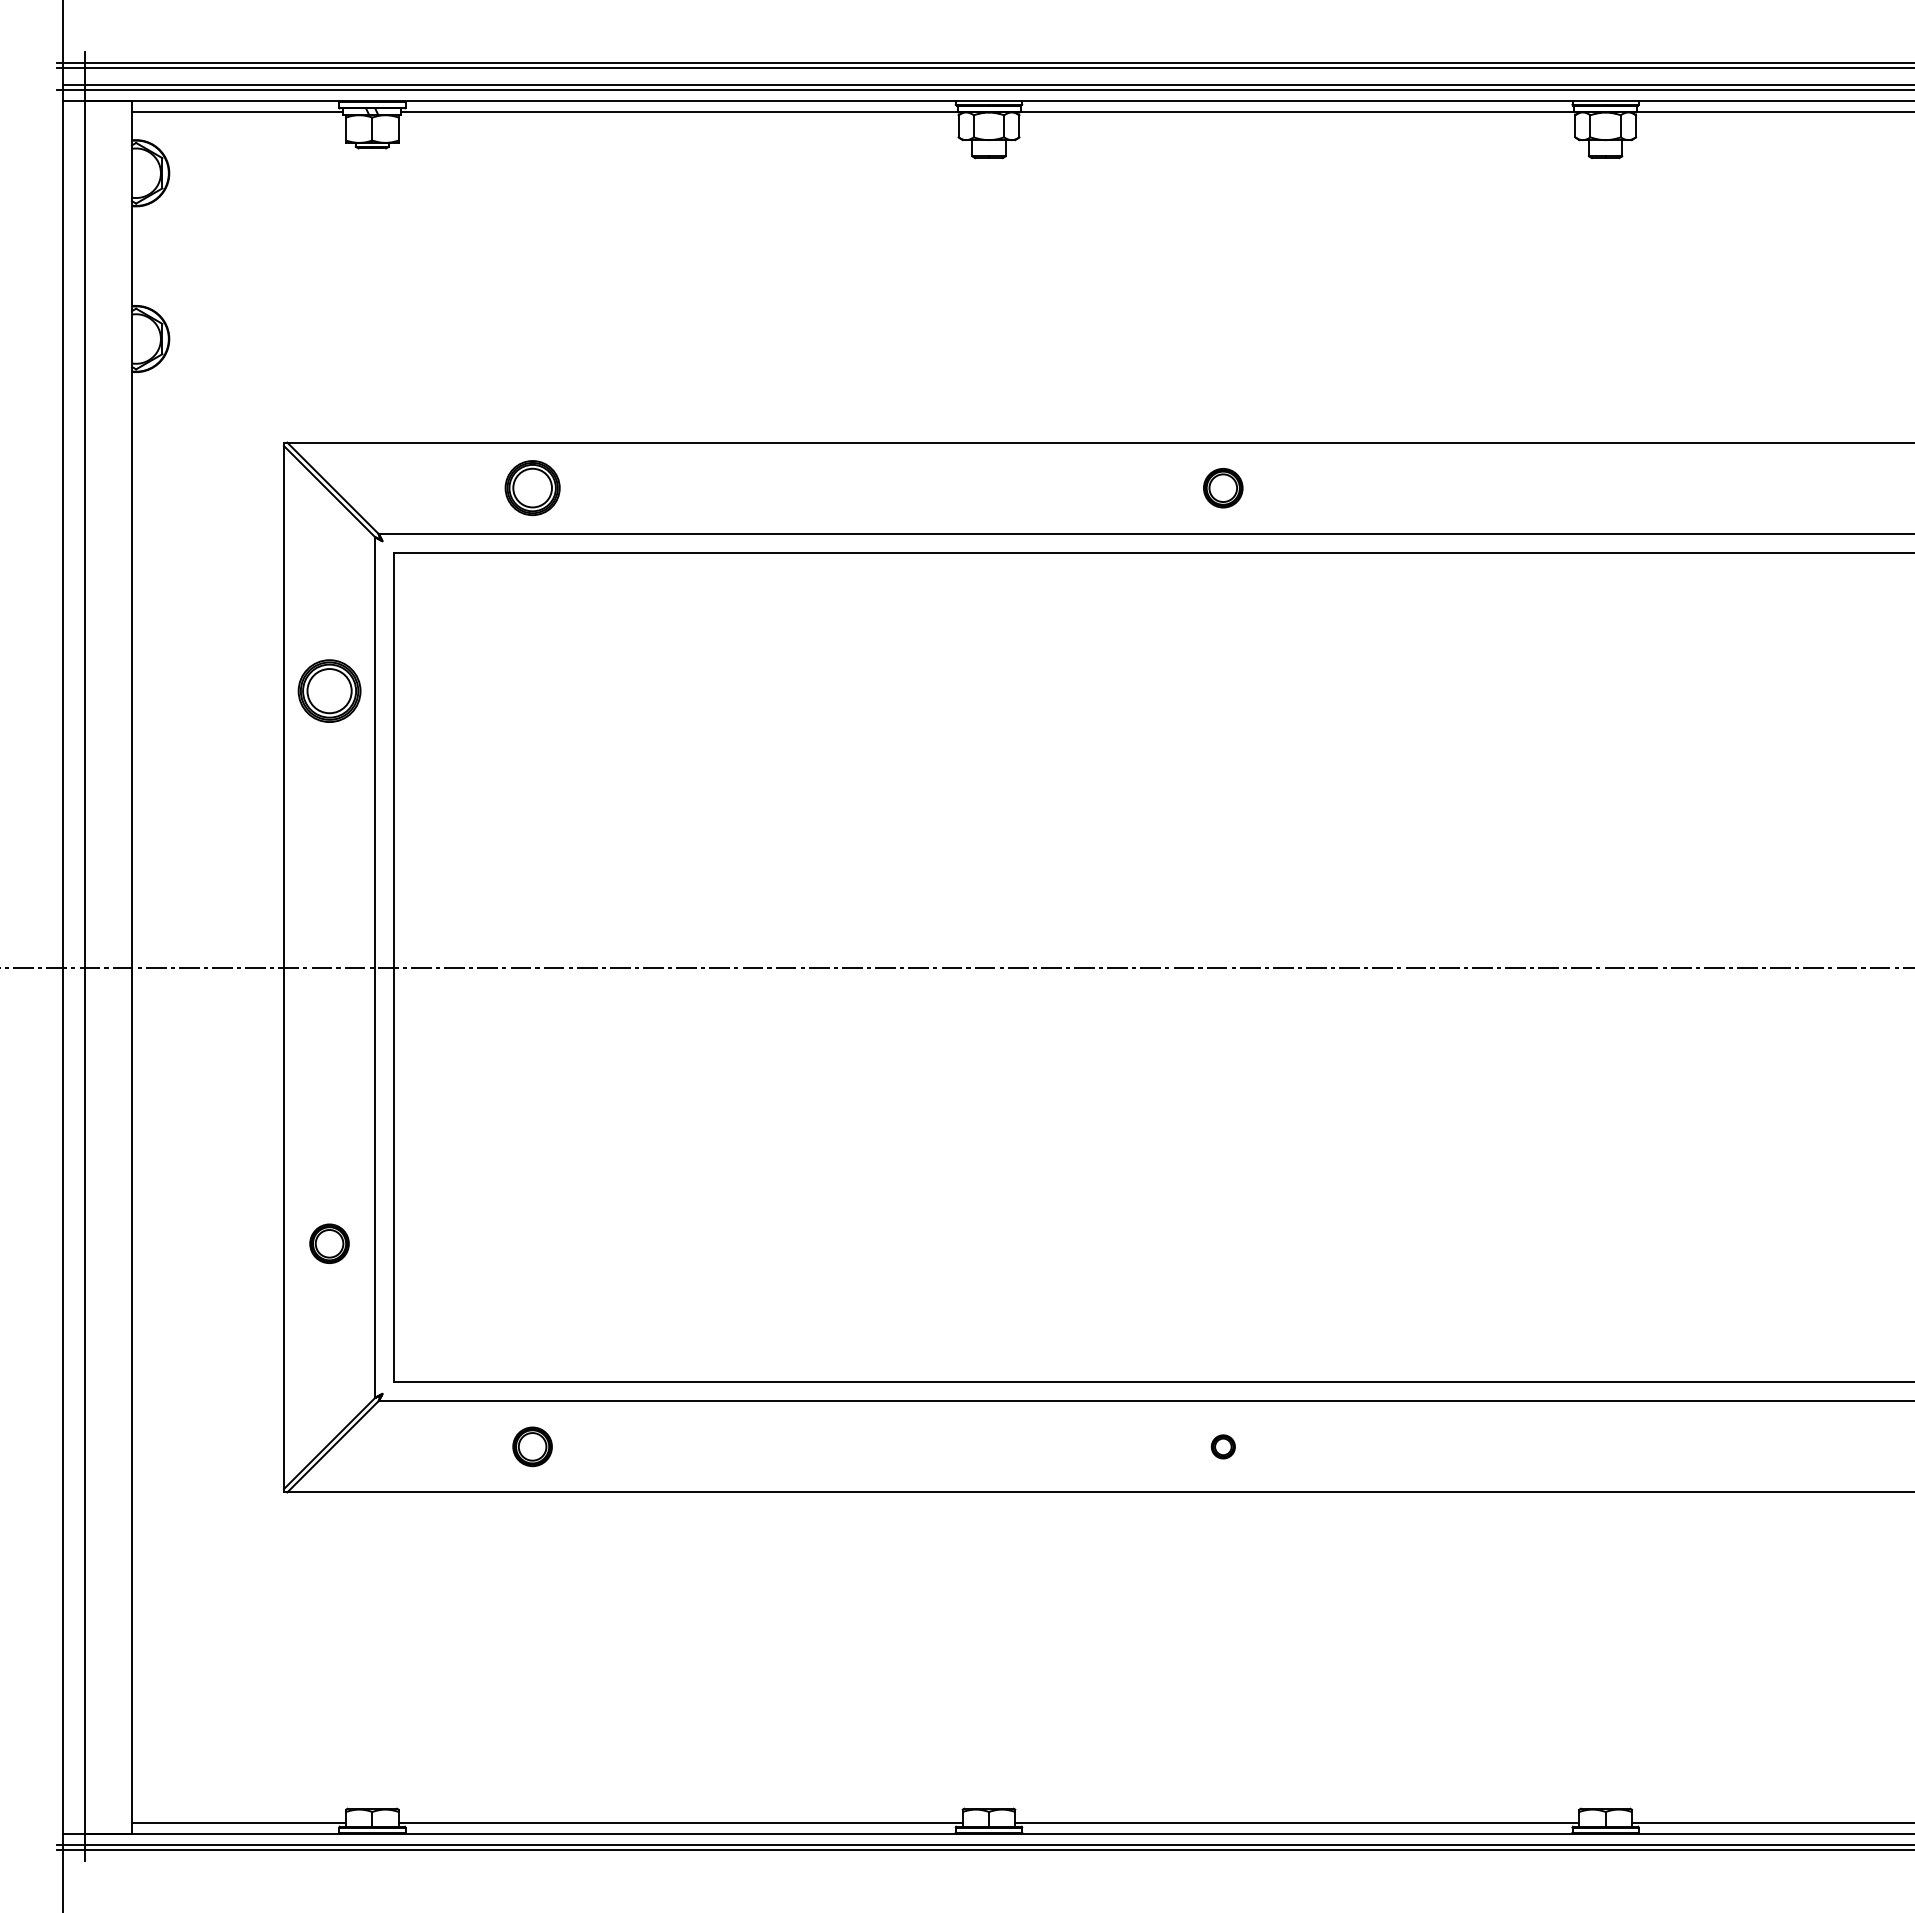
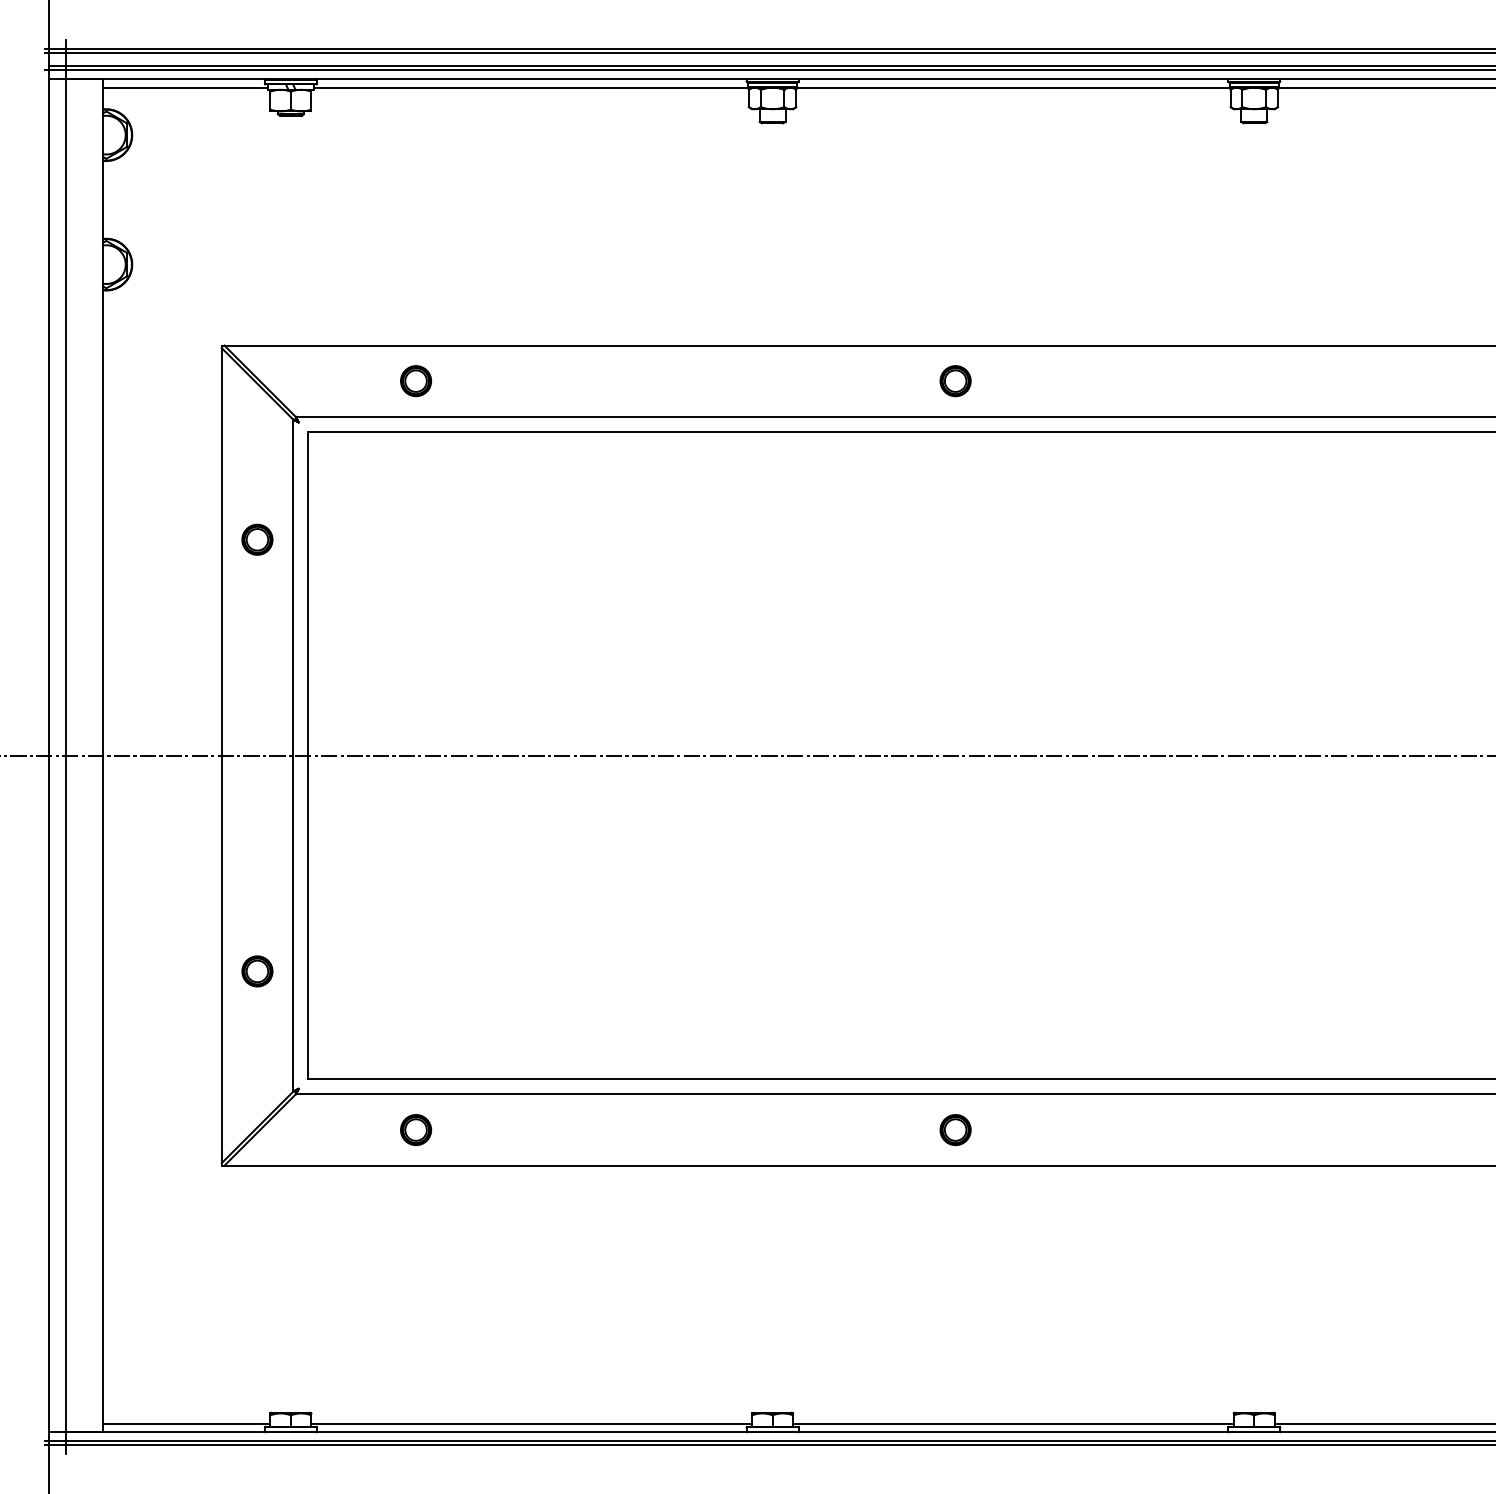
part: (532, 488) -> (415, 381), size x0.71
part: (329, 691) -> (257, 539), size x0.62
part: (1223, 1446) -> (955, 1129), size x1.67

